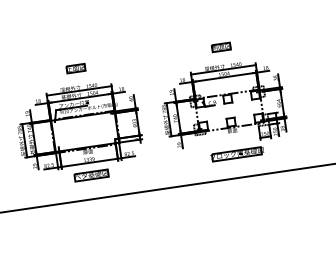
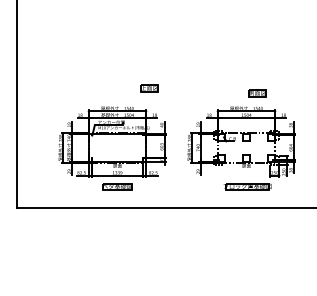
part: (221, 47) -> (257, 93), moved
part: (75, 68) -> (149, 88), moved

